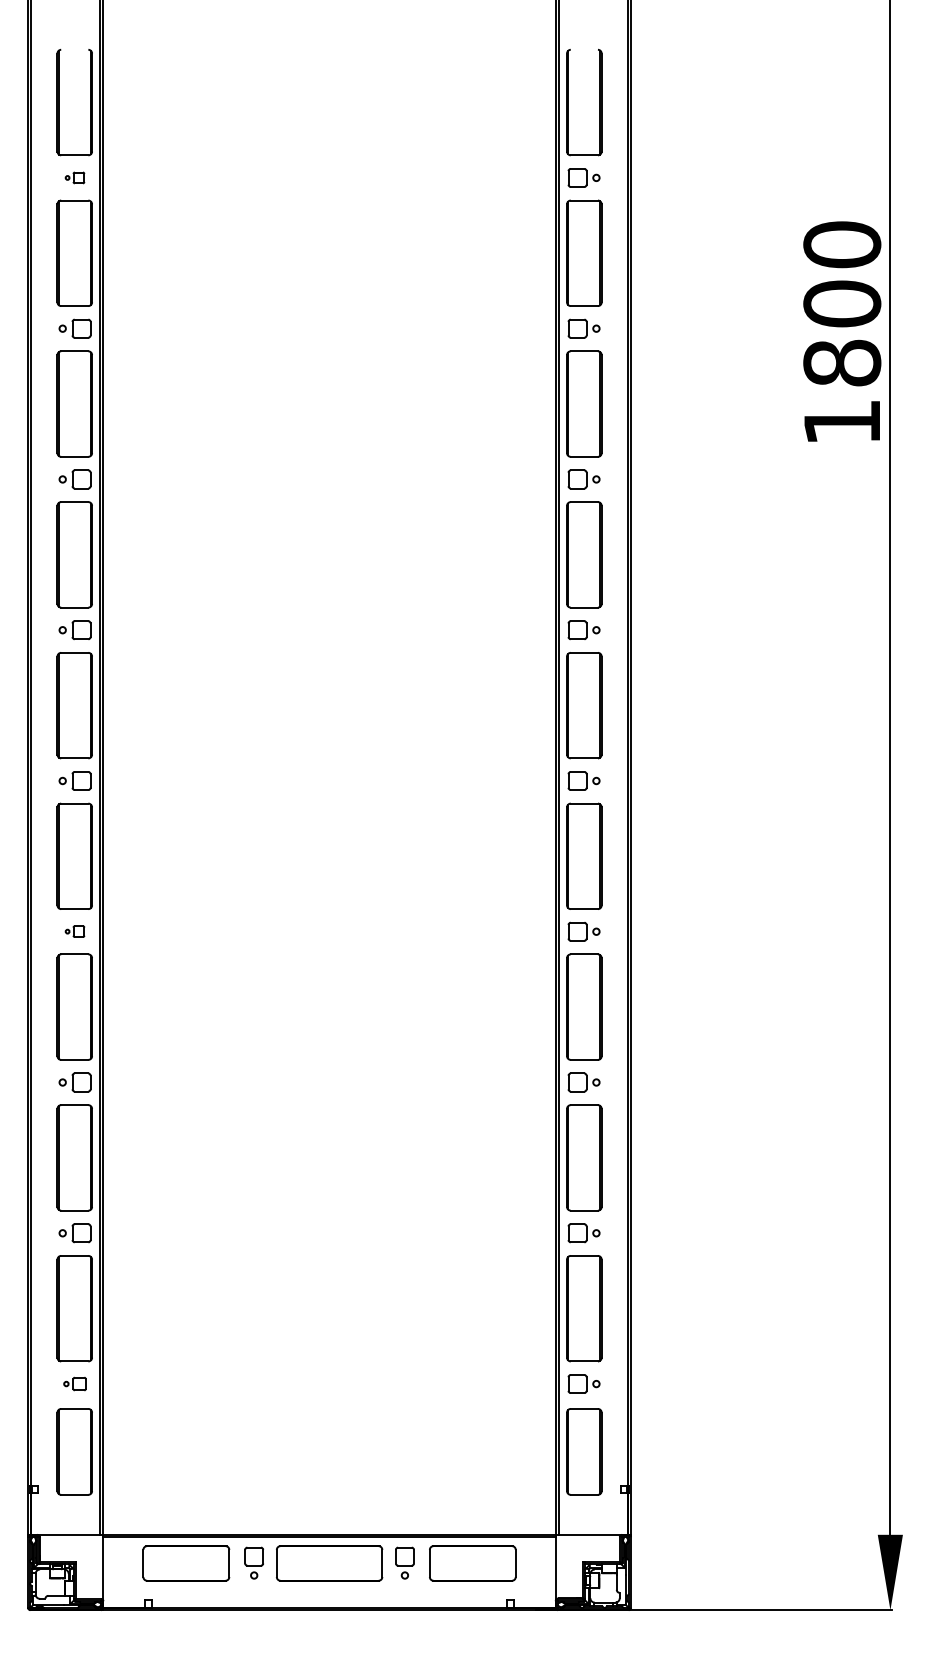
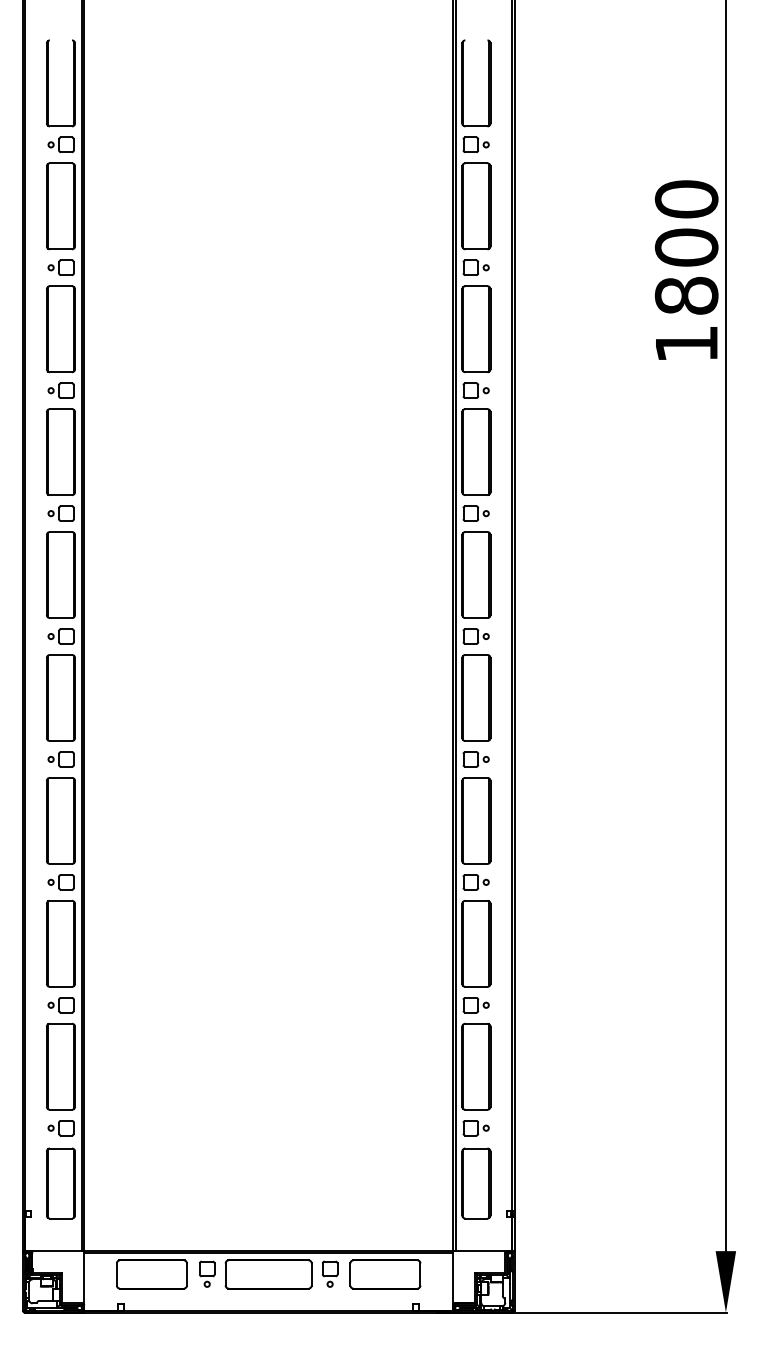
part: (74, 177) -> (60, 144), size x1.67
part: (74, 931) -> (60, 759), size x1.67
part: (74, 1383) -> (60, 1127), size x1.43

